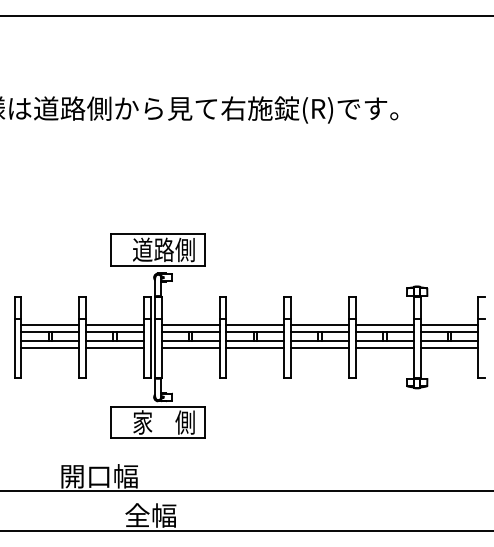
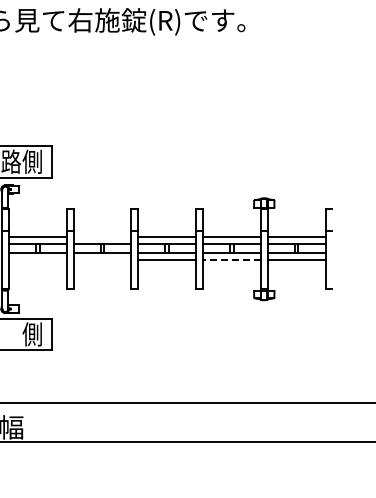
line: (255, 324) -> (102, 236), removed
line: (190, 348) -> (37, 260), removed
line: (255, 348) -> (102, 260), removed
line: (384, 348) -> (231, 260), solid -> dashed

